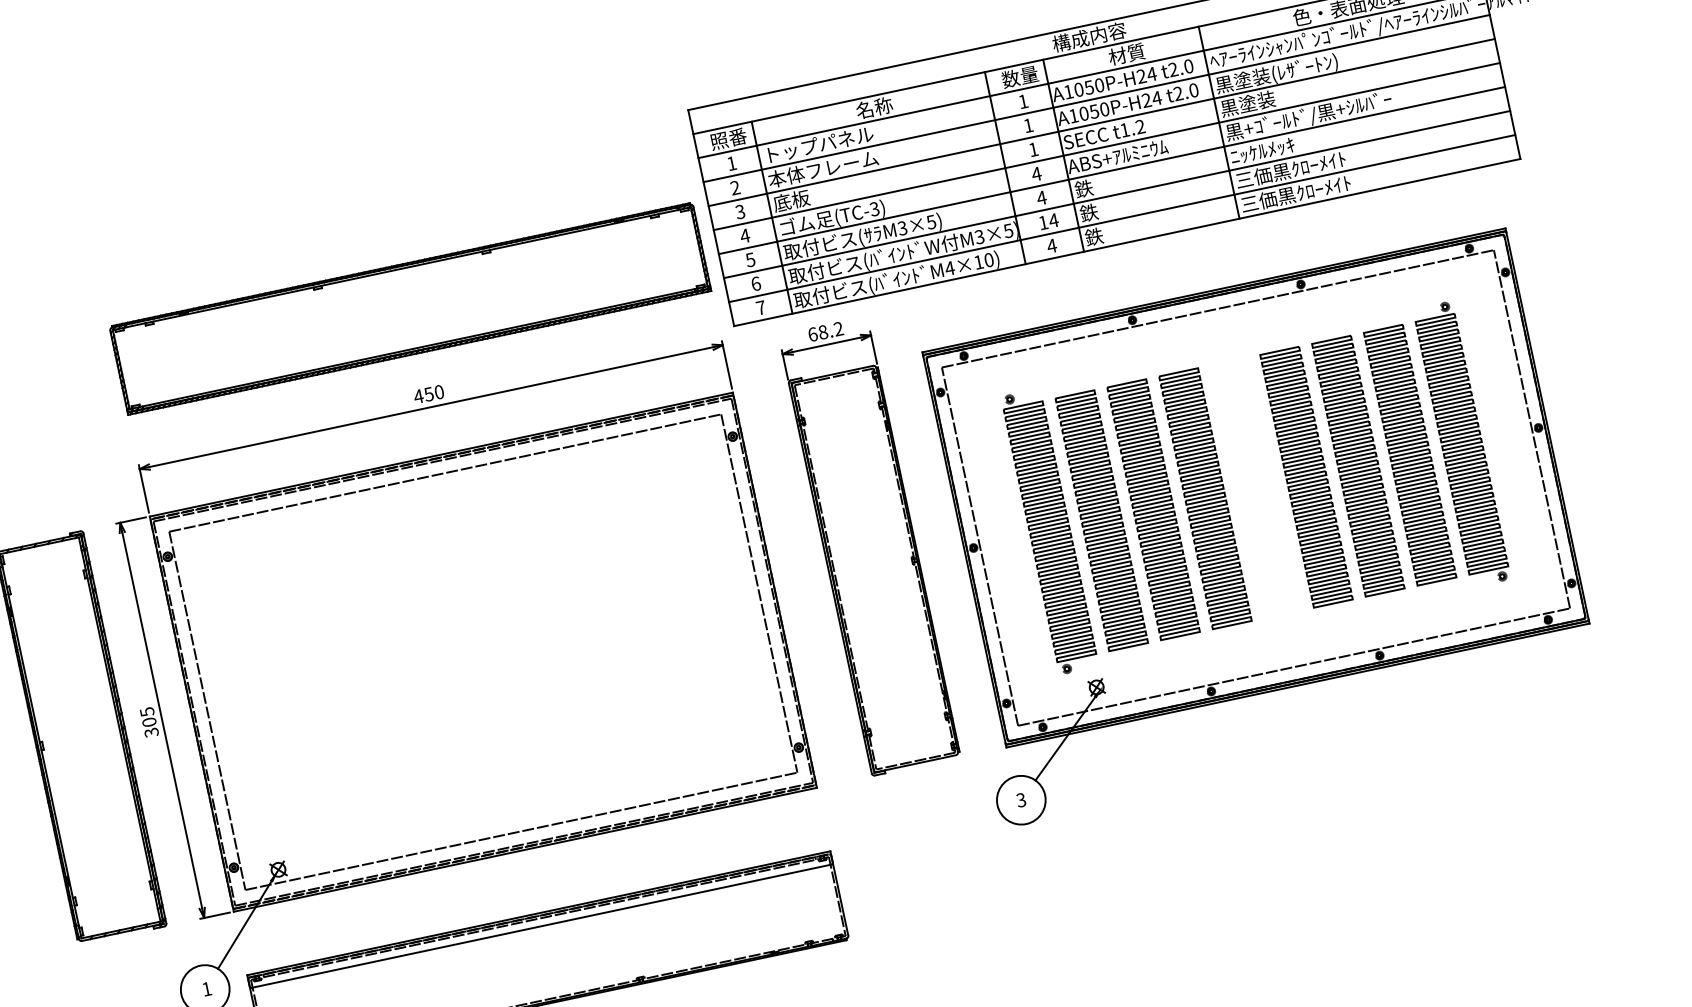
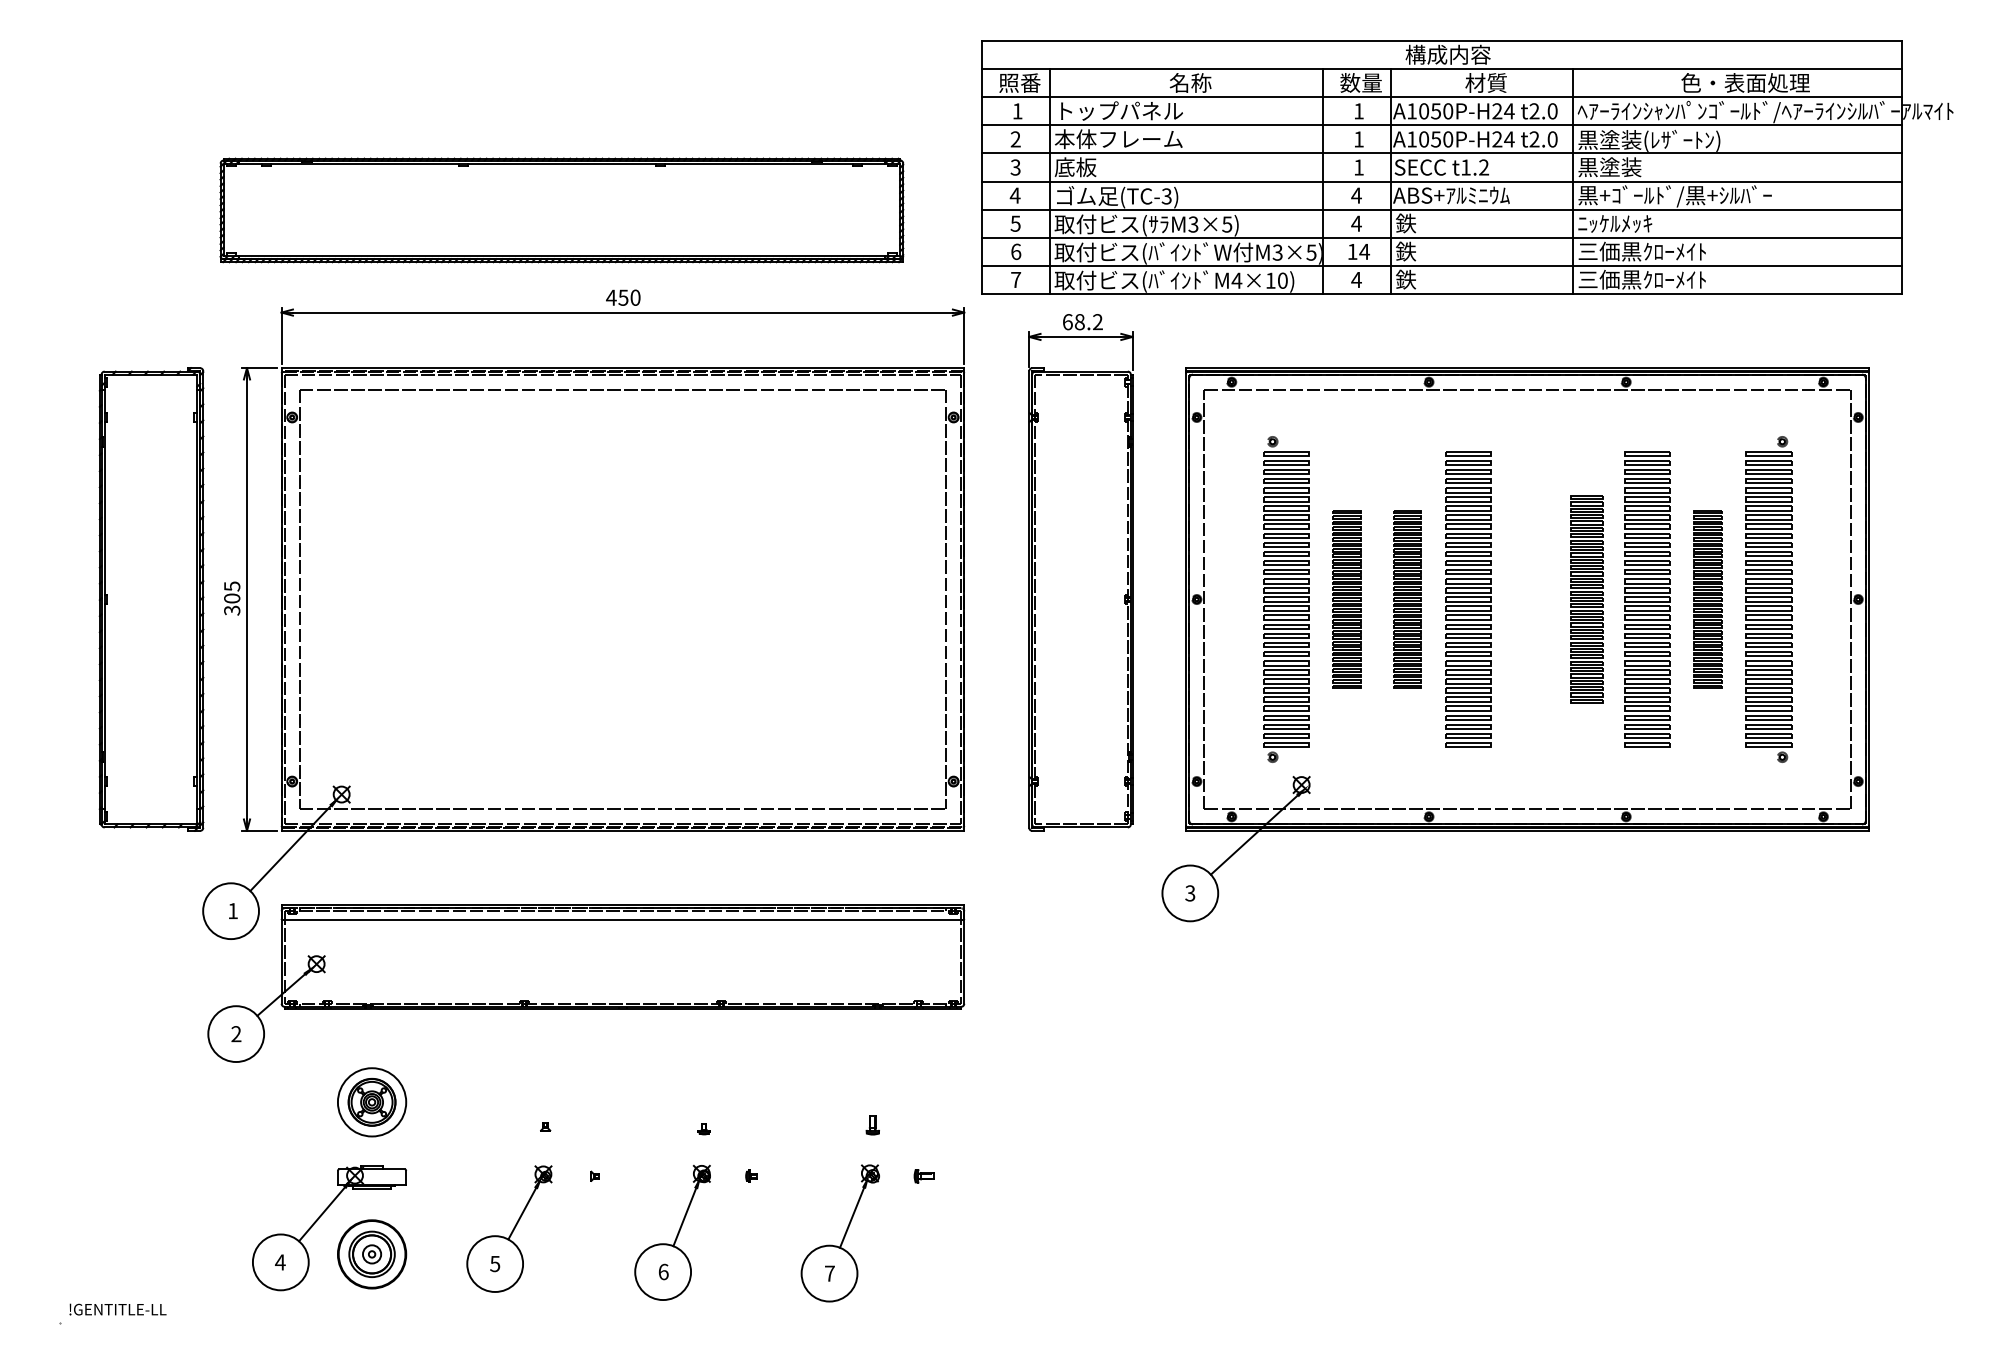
part: (409, 308) -> (561, 210), moved
part: (1409, 455) -> (1707, 599), size x0.6
part: (1306, 477) -> (1586, 599), size x0.7
part: (1153, 509) -> (1407, 599), size x0.6
part: (1101, 520) -> (1346, 599), size x0.6

